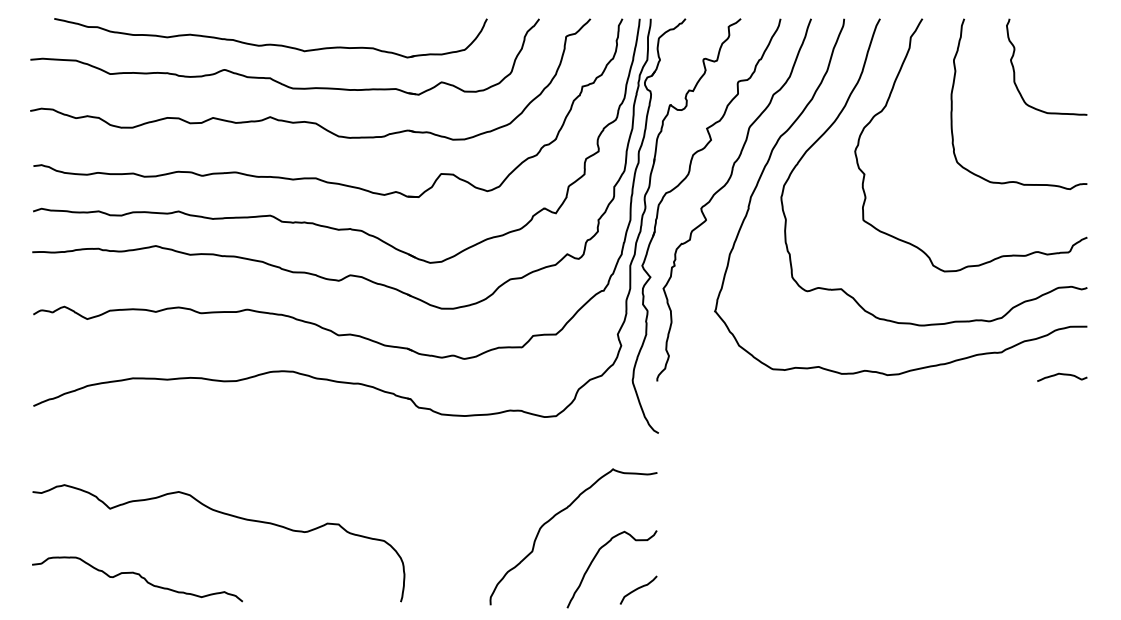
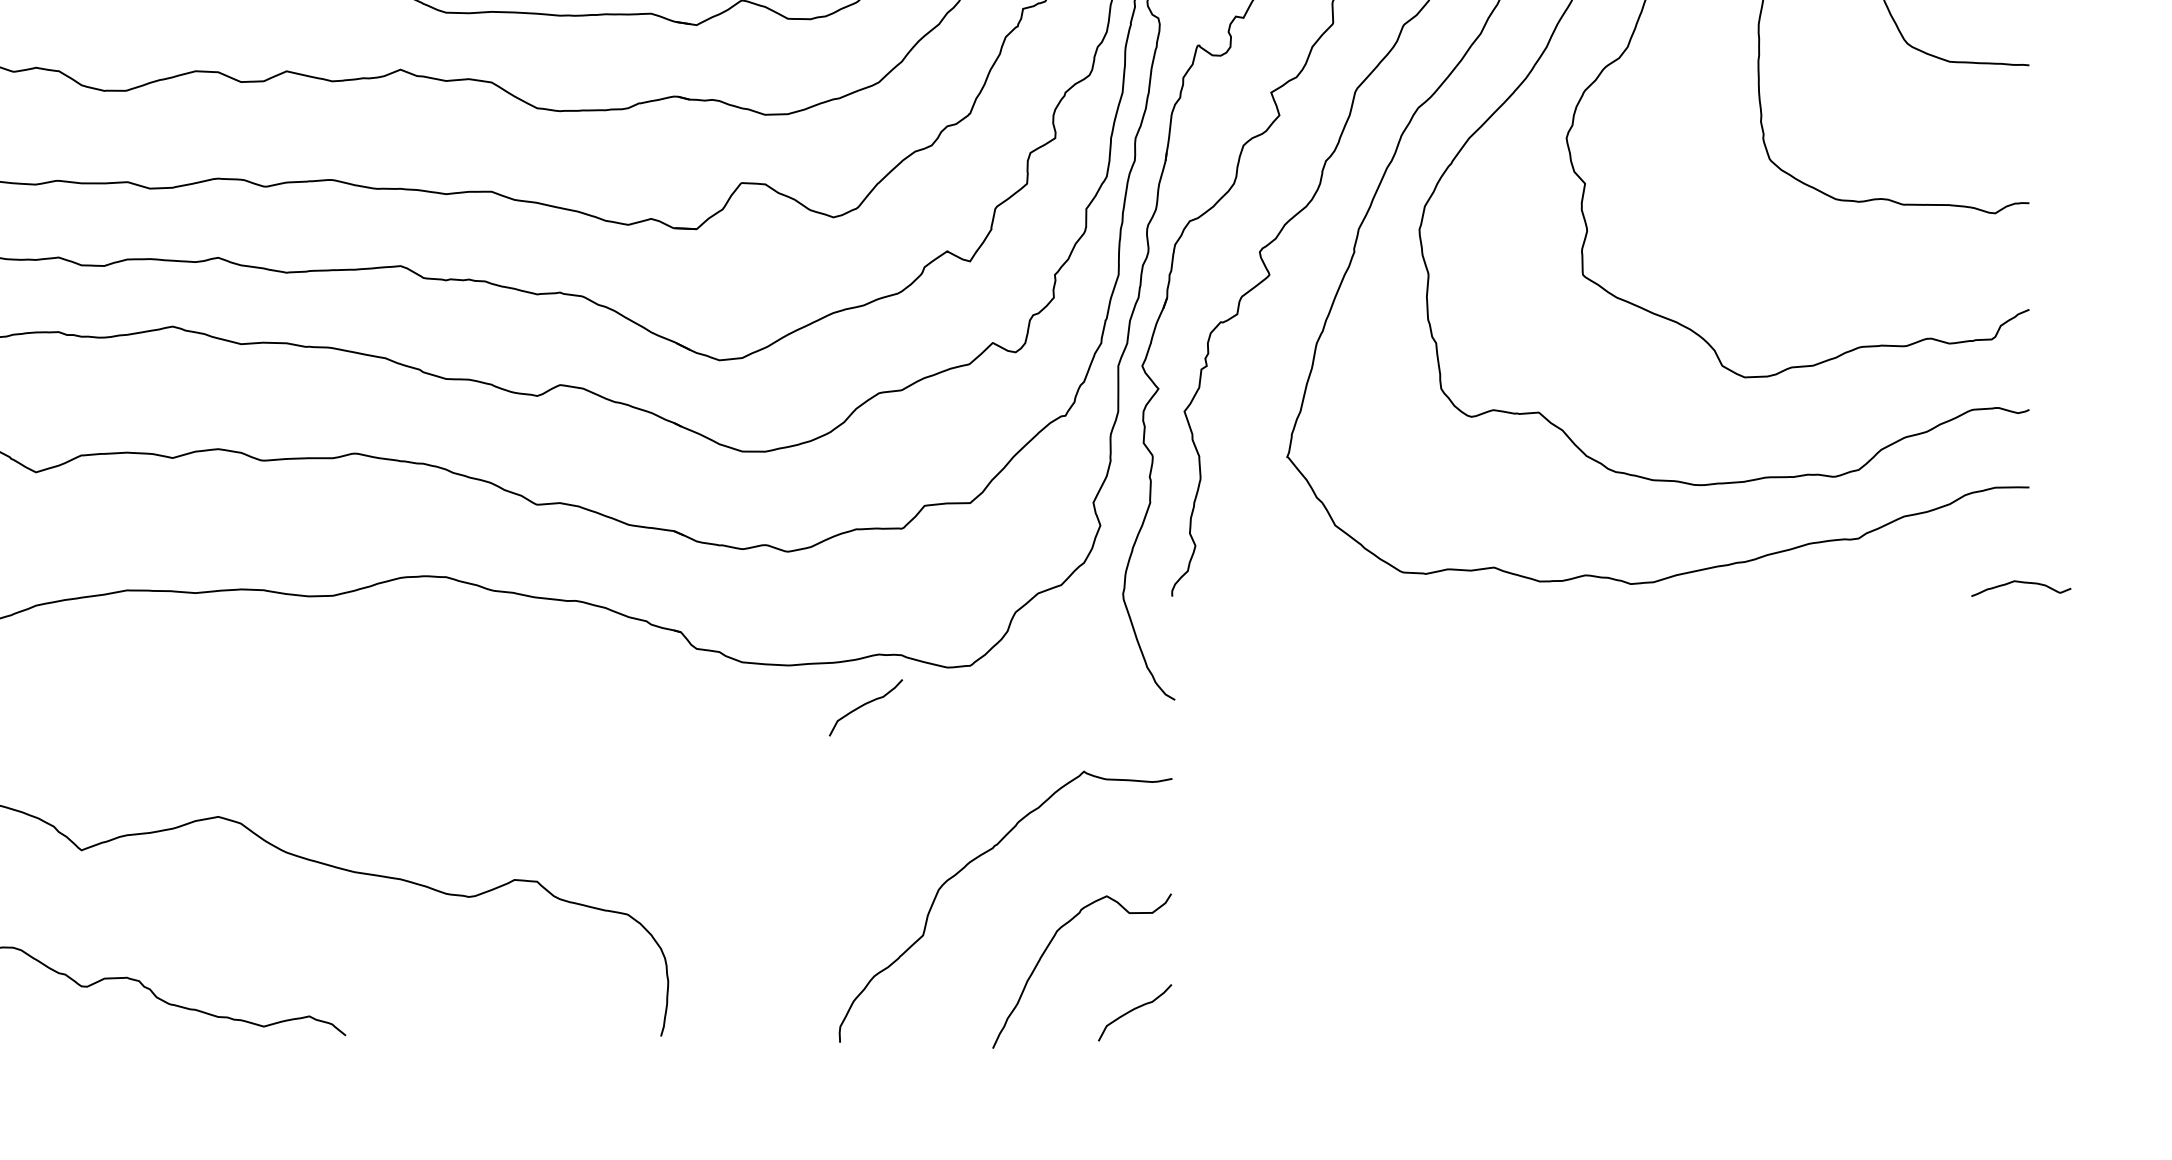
curve: (1062, 375) -> (2021, 584), moved
curve: (503, 436) -> (865, 706), added

